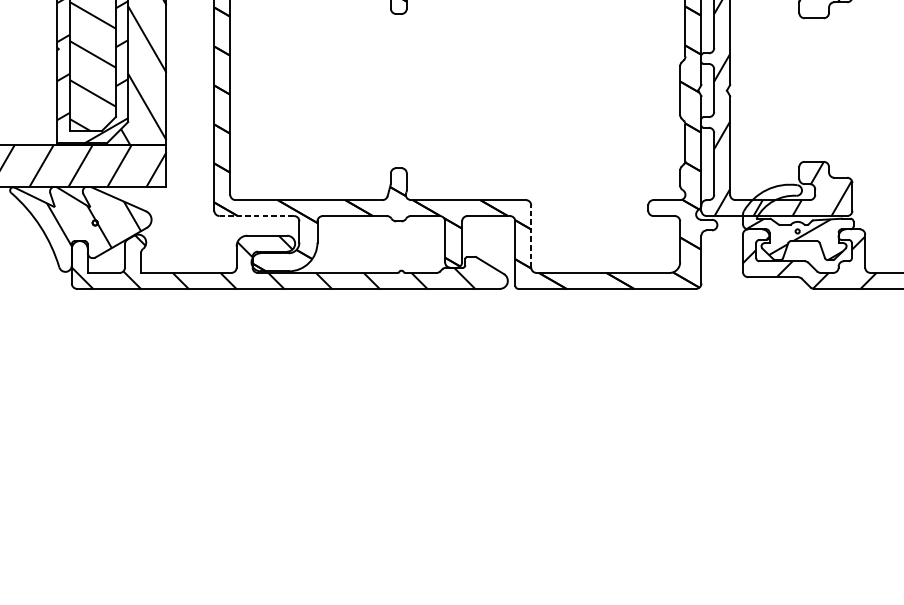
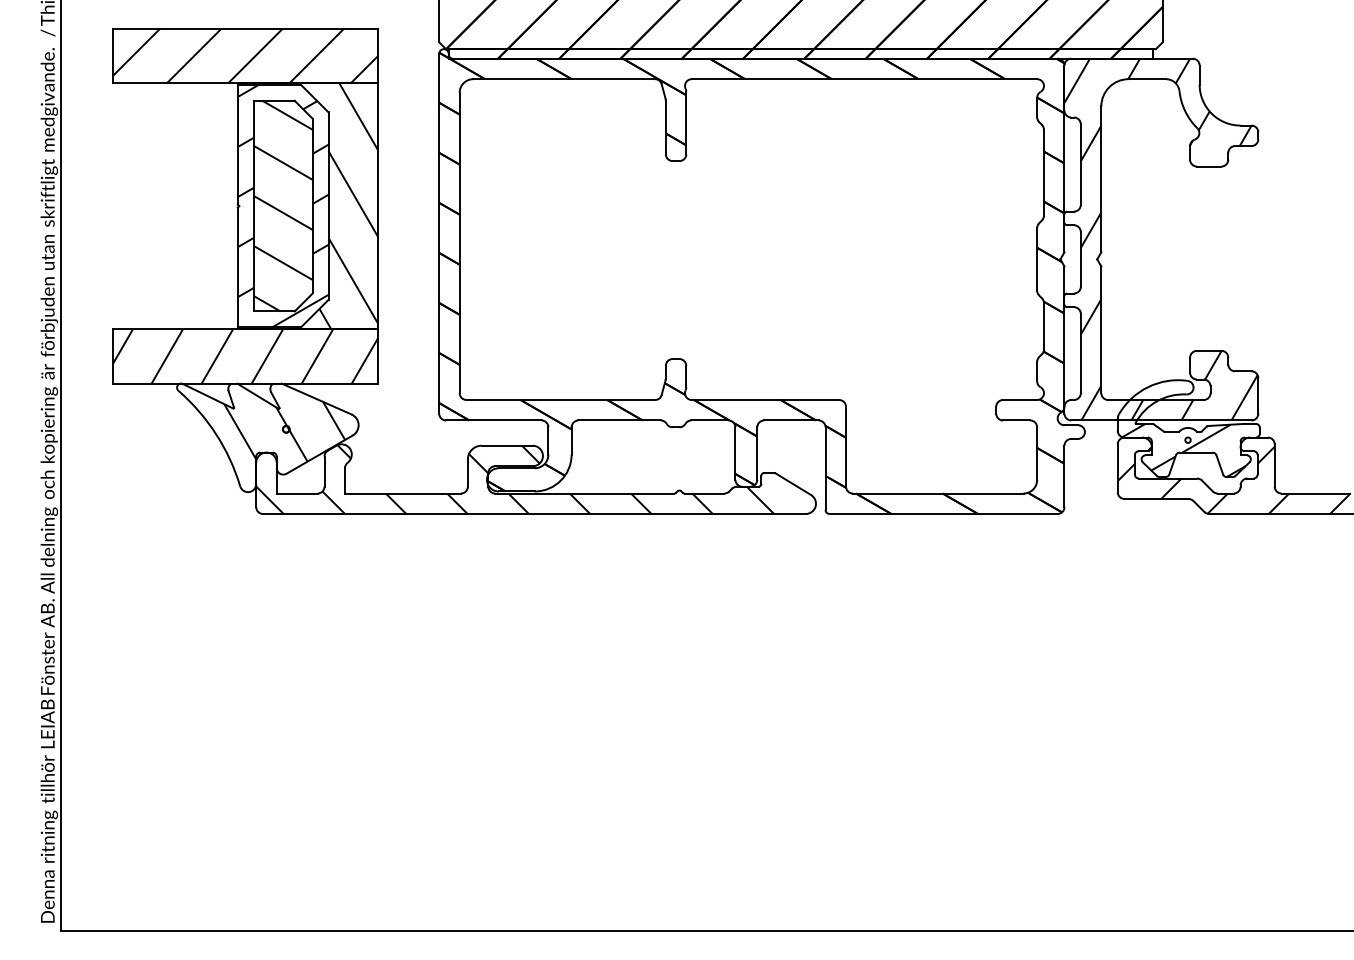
line: (256, 216) -> (493, 420), dashed -> solid
line: (531, 236) -> (846, 446), dashed -> solid

